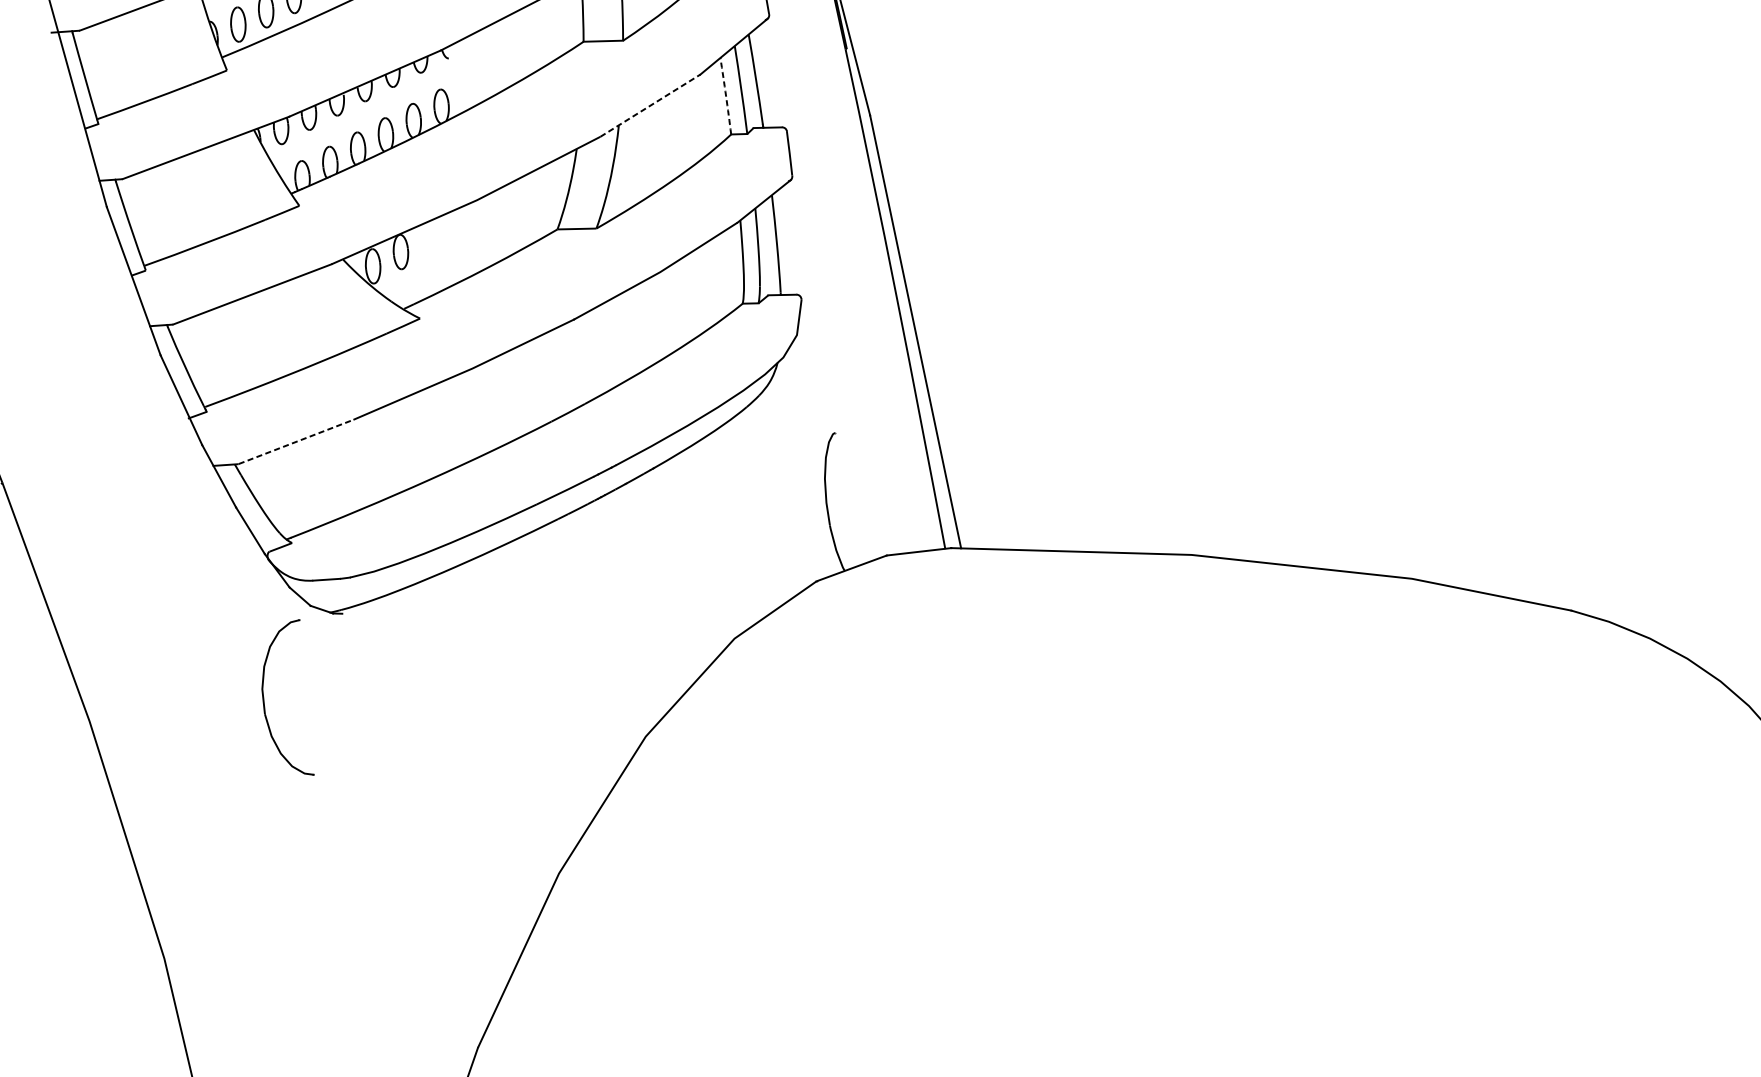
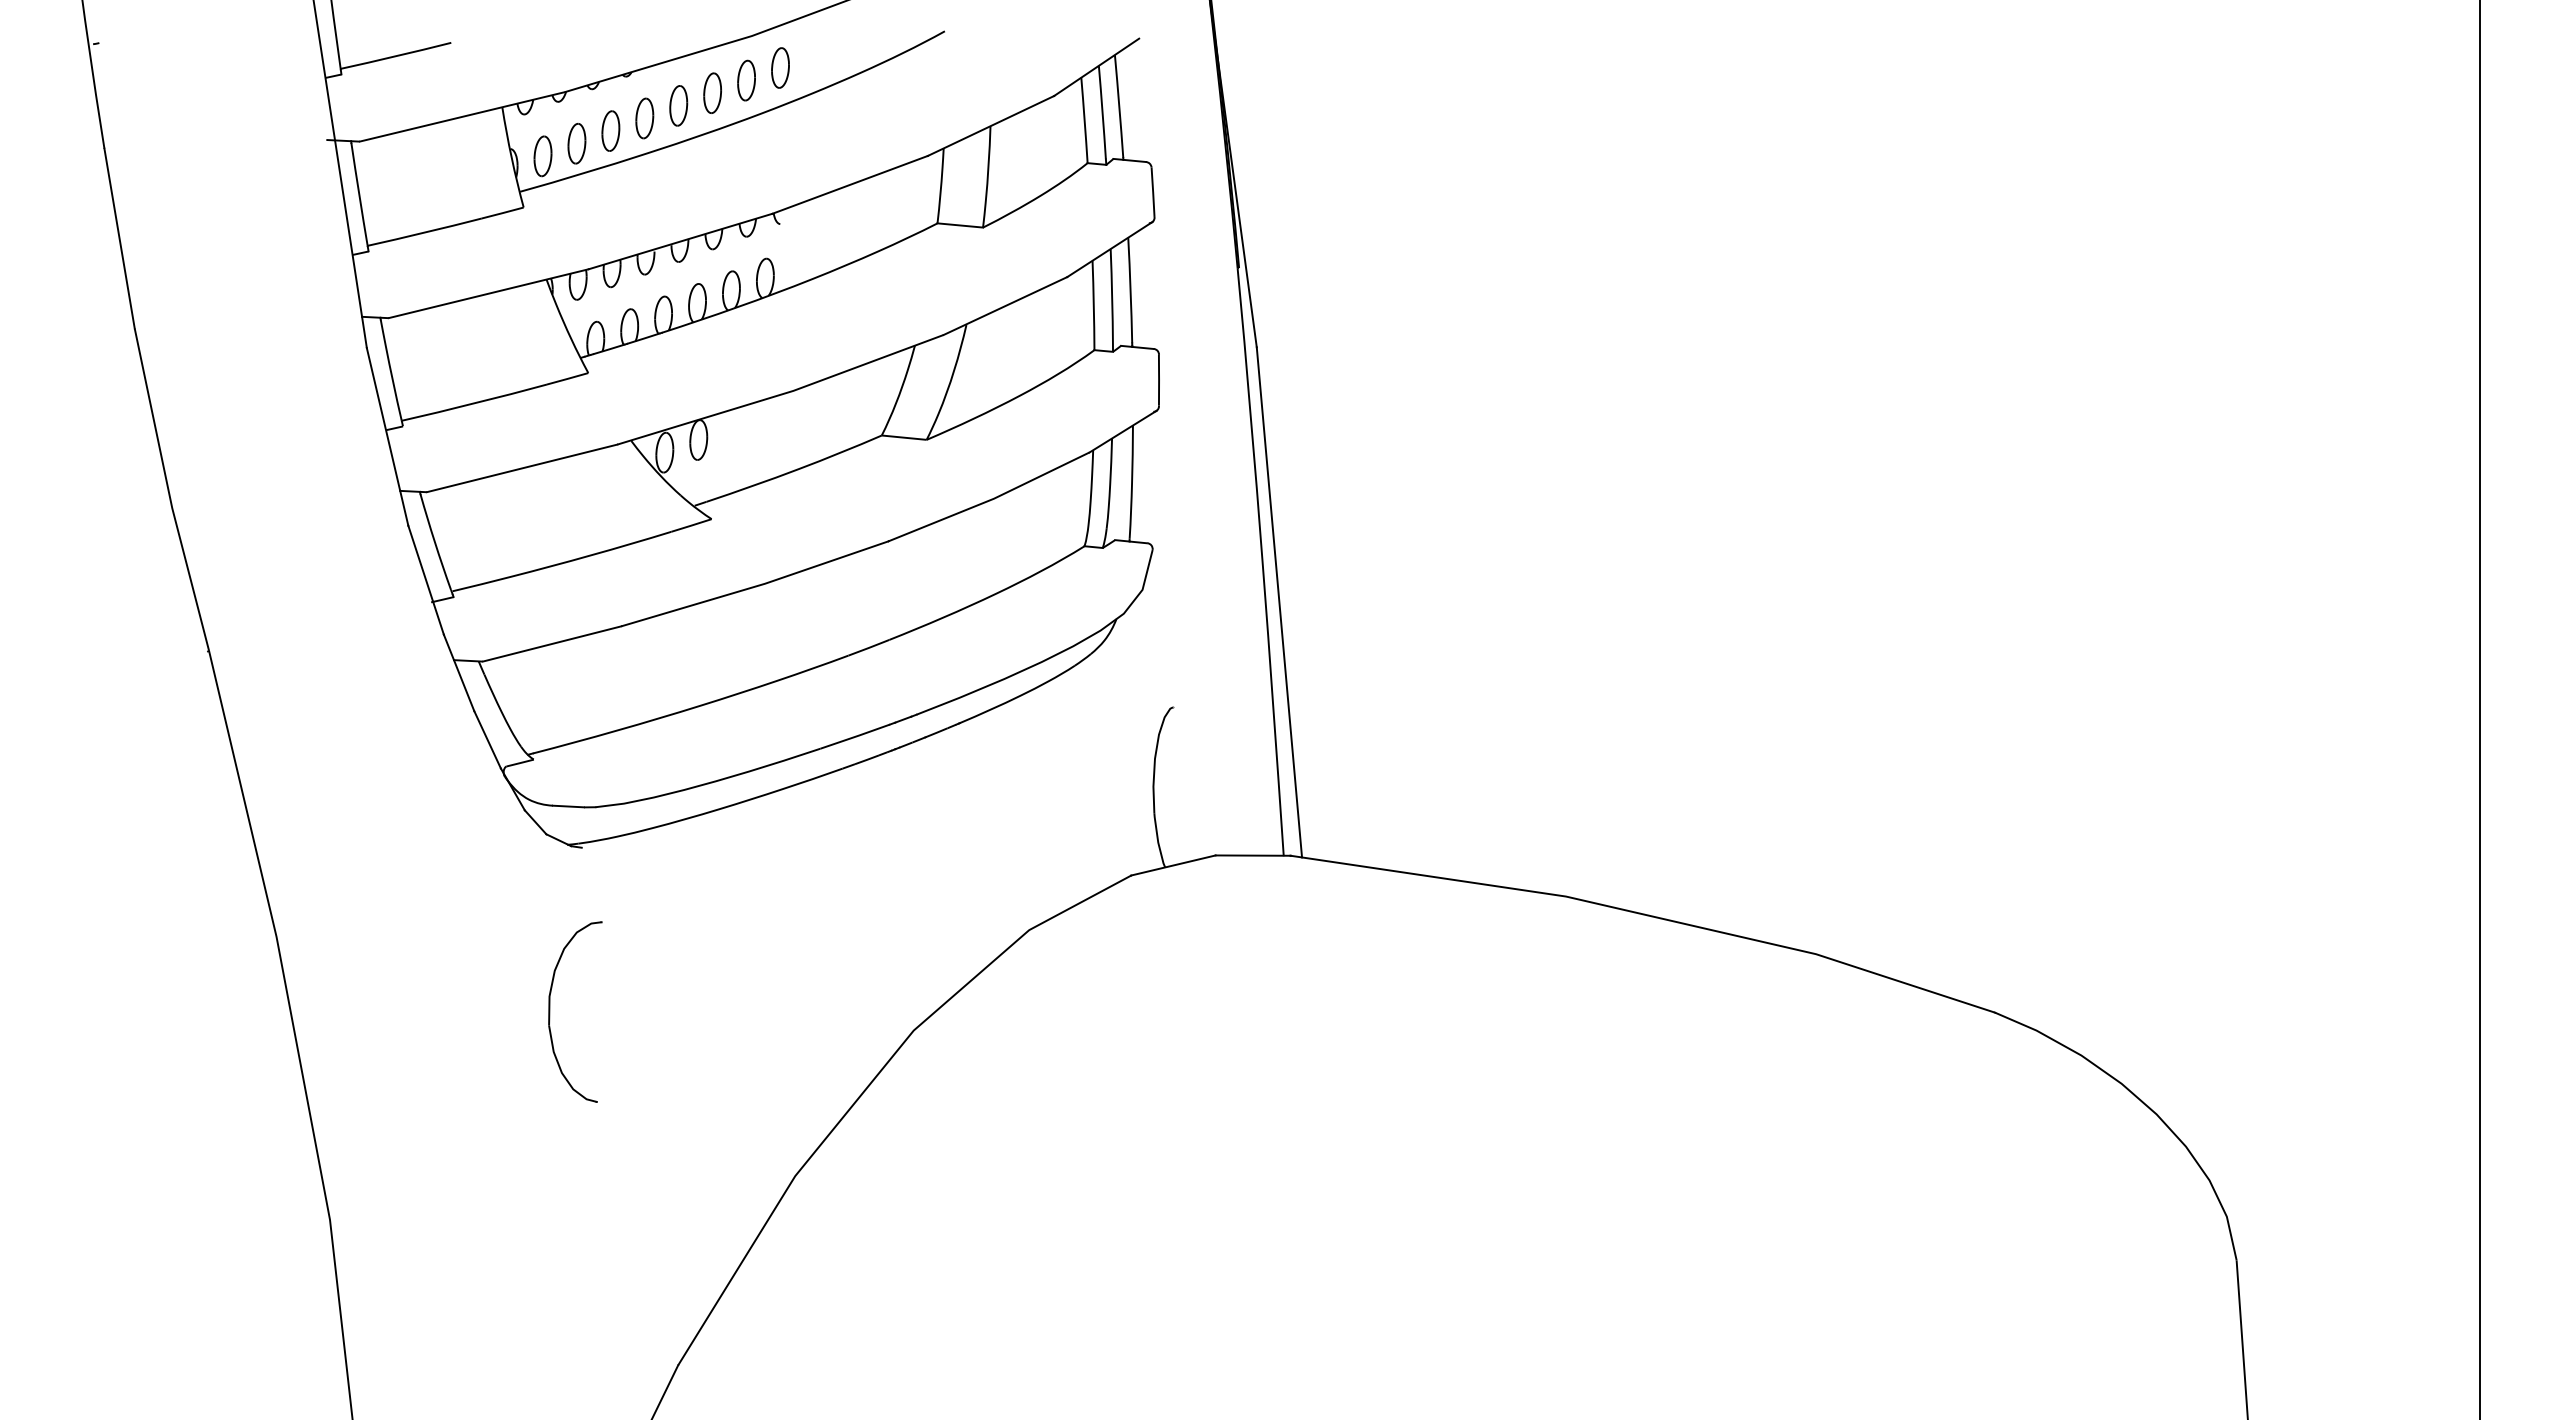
arc: (725, 96) -> (1093, 305), dashed -> solid
line: (650, 105) -> (1005, 305), dashed -> solid
line: (296, 441) -> (552, 643), dashed -> solid
part: (264, 701) -> (550, 1011), moved

